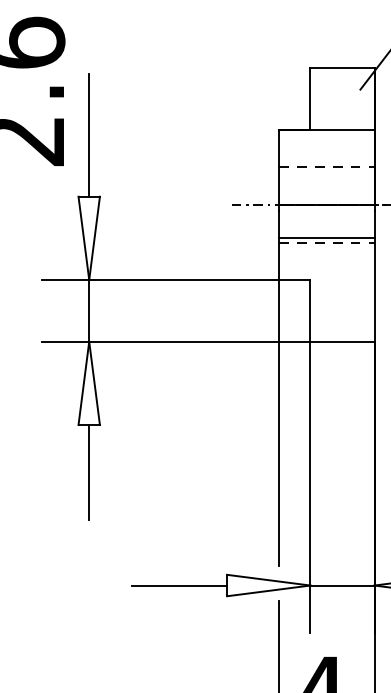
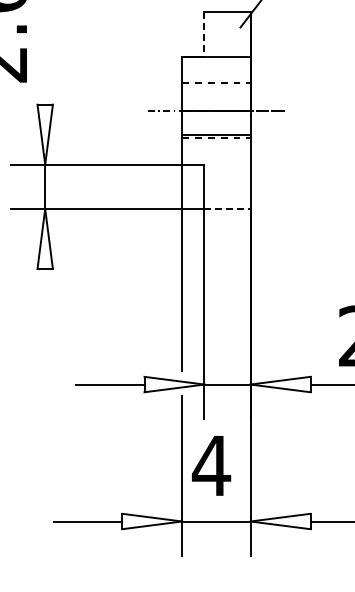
line: (310, 100) -> (204, 35), solid -> dashed
line: (89, 135) -> (45, 60), removed
line: (343, 342) -> (228, 209), solid -> dashed
line: (89, 472) -> (45, 303), removed

